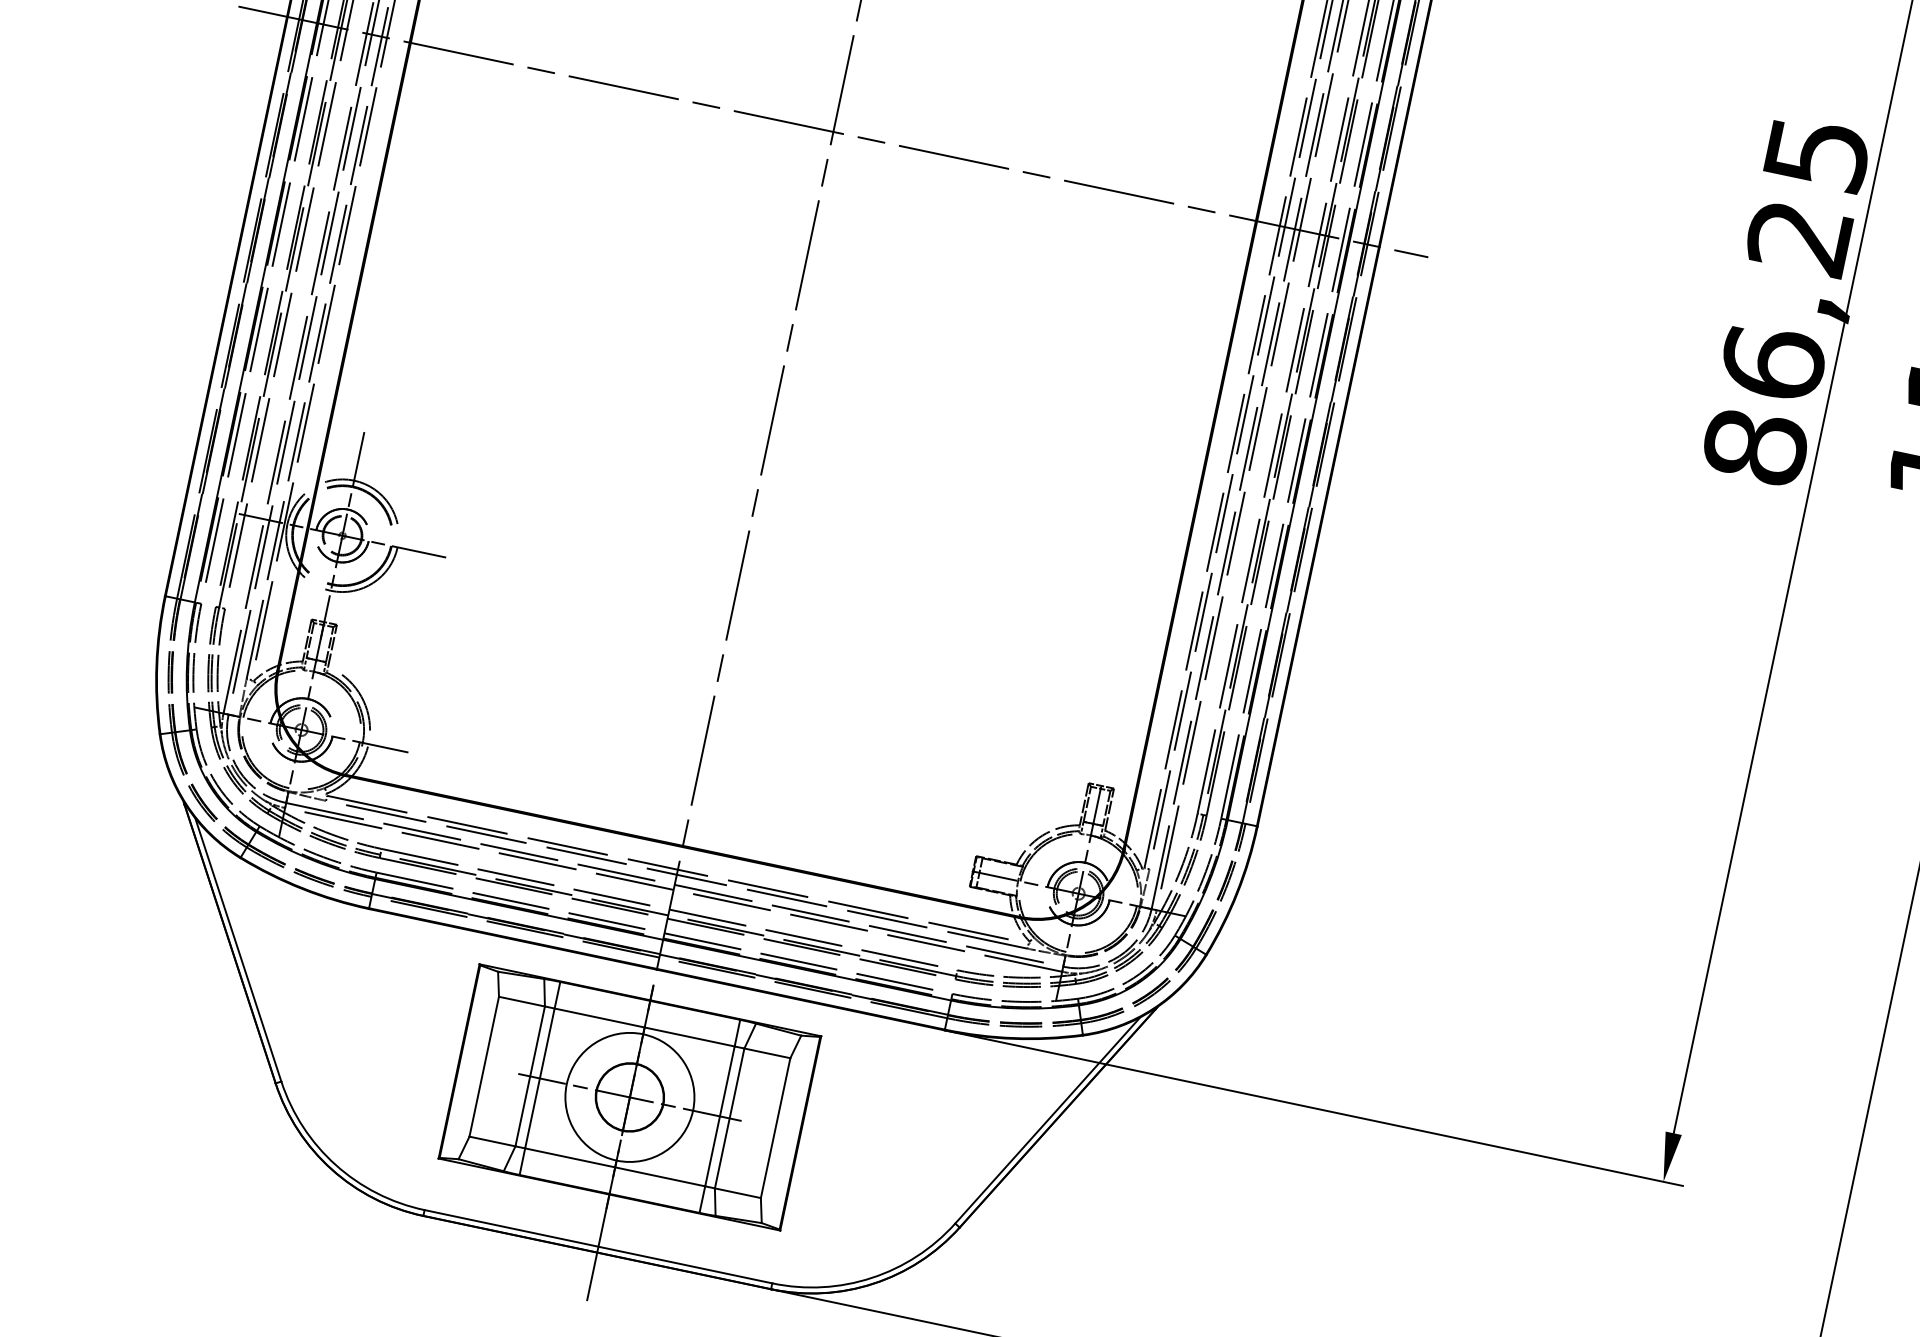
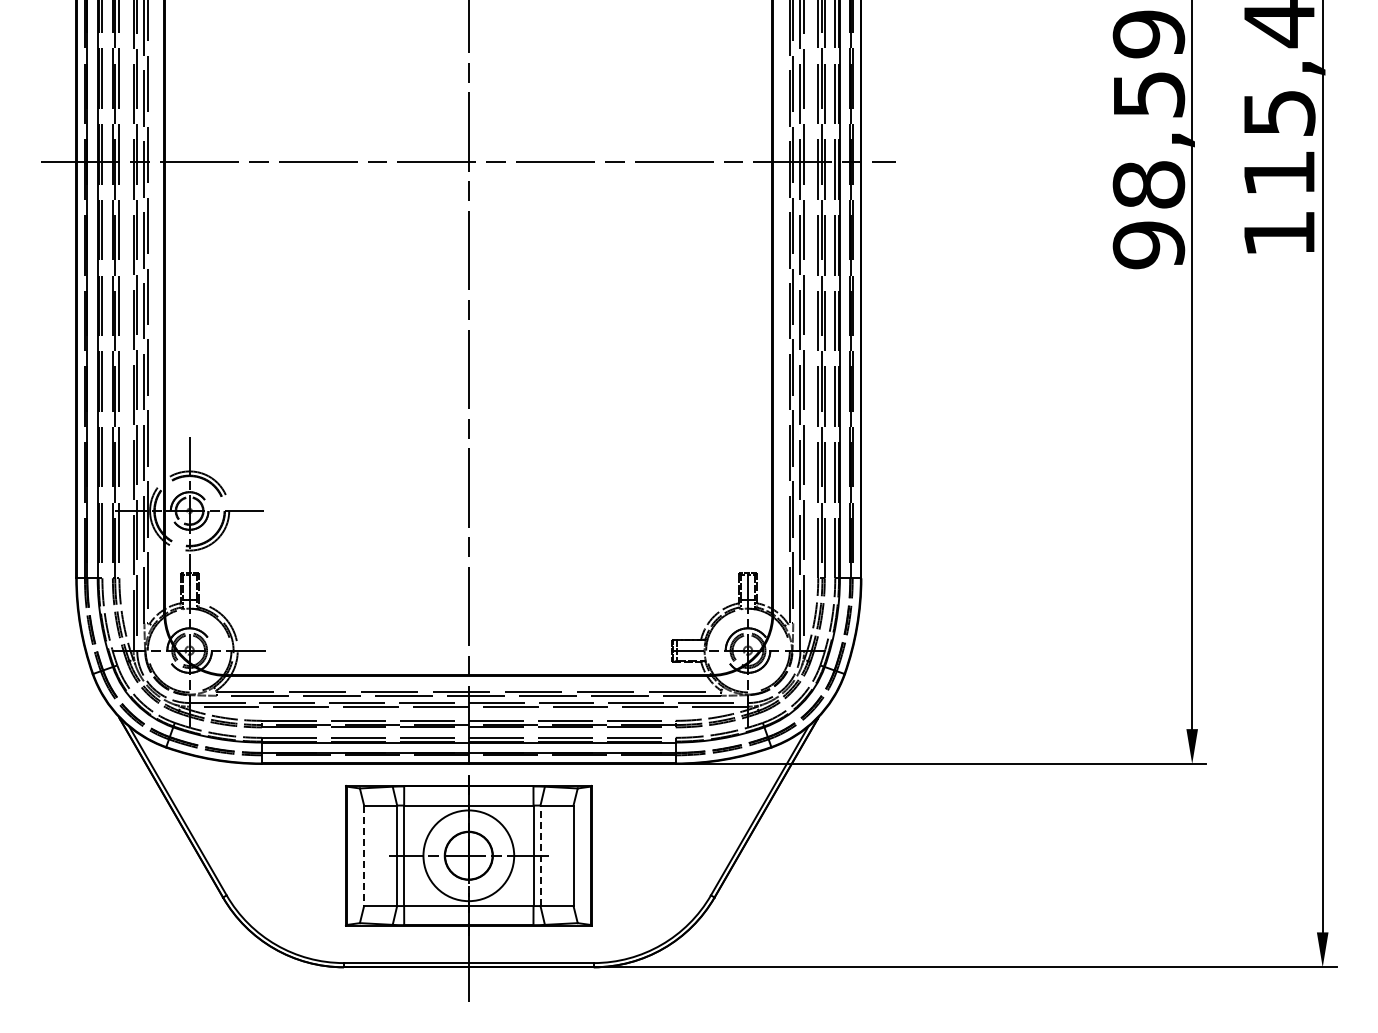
text: (1785, 299) -> (1148, 139), 86,25 -> 98,59
line: (484, 1067) -> (364, 856), solid -> dashed
line: (729, 1118) -> (540, 855), solid -> dashed

